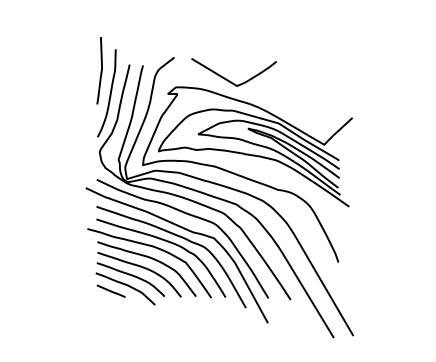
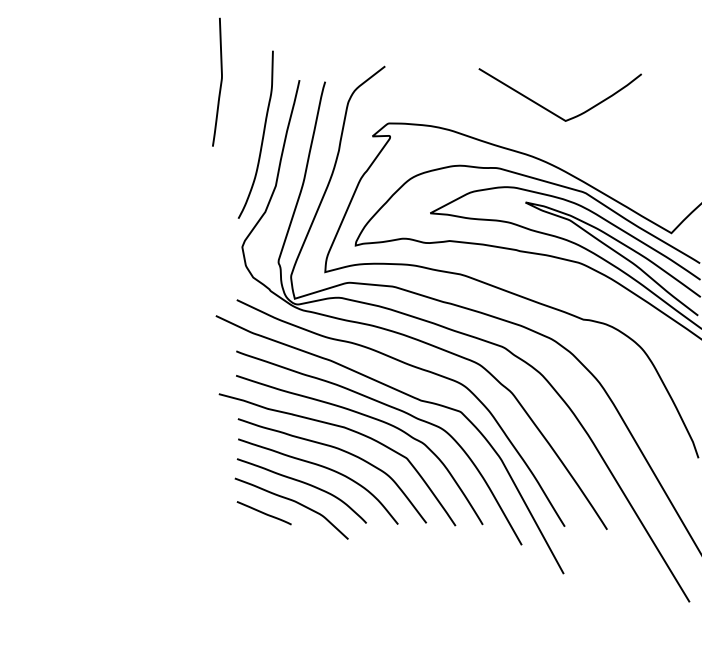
curve: (100, 70) -> (218, 81), moved
curve: (228, 79) -> (549, 108), moved

